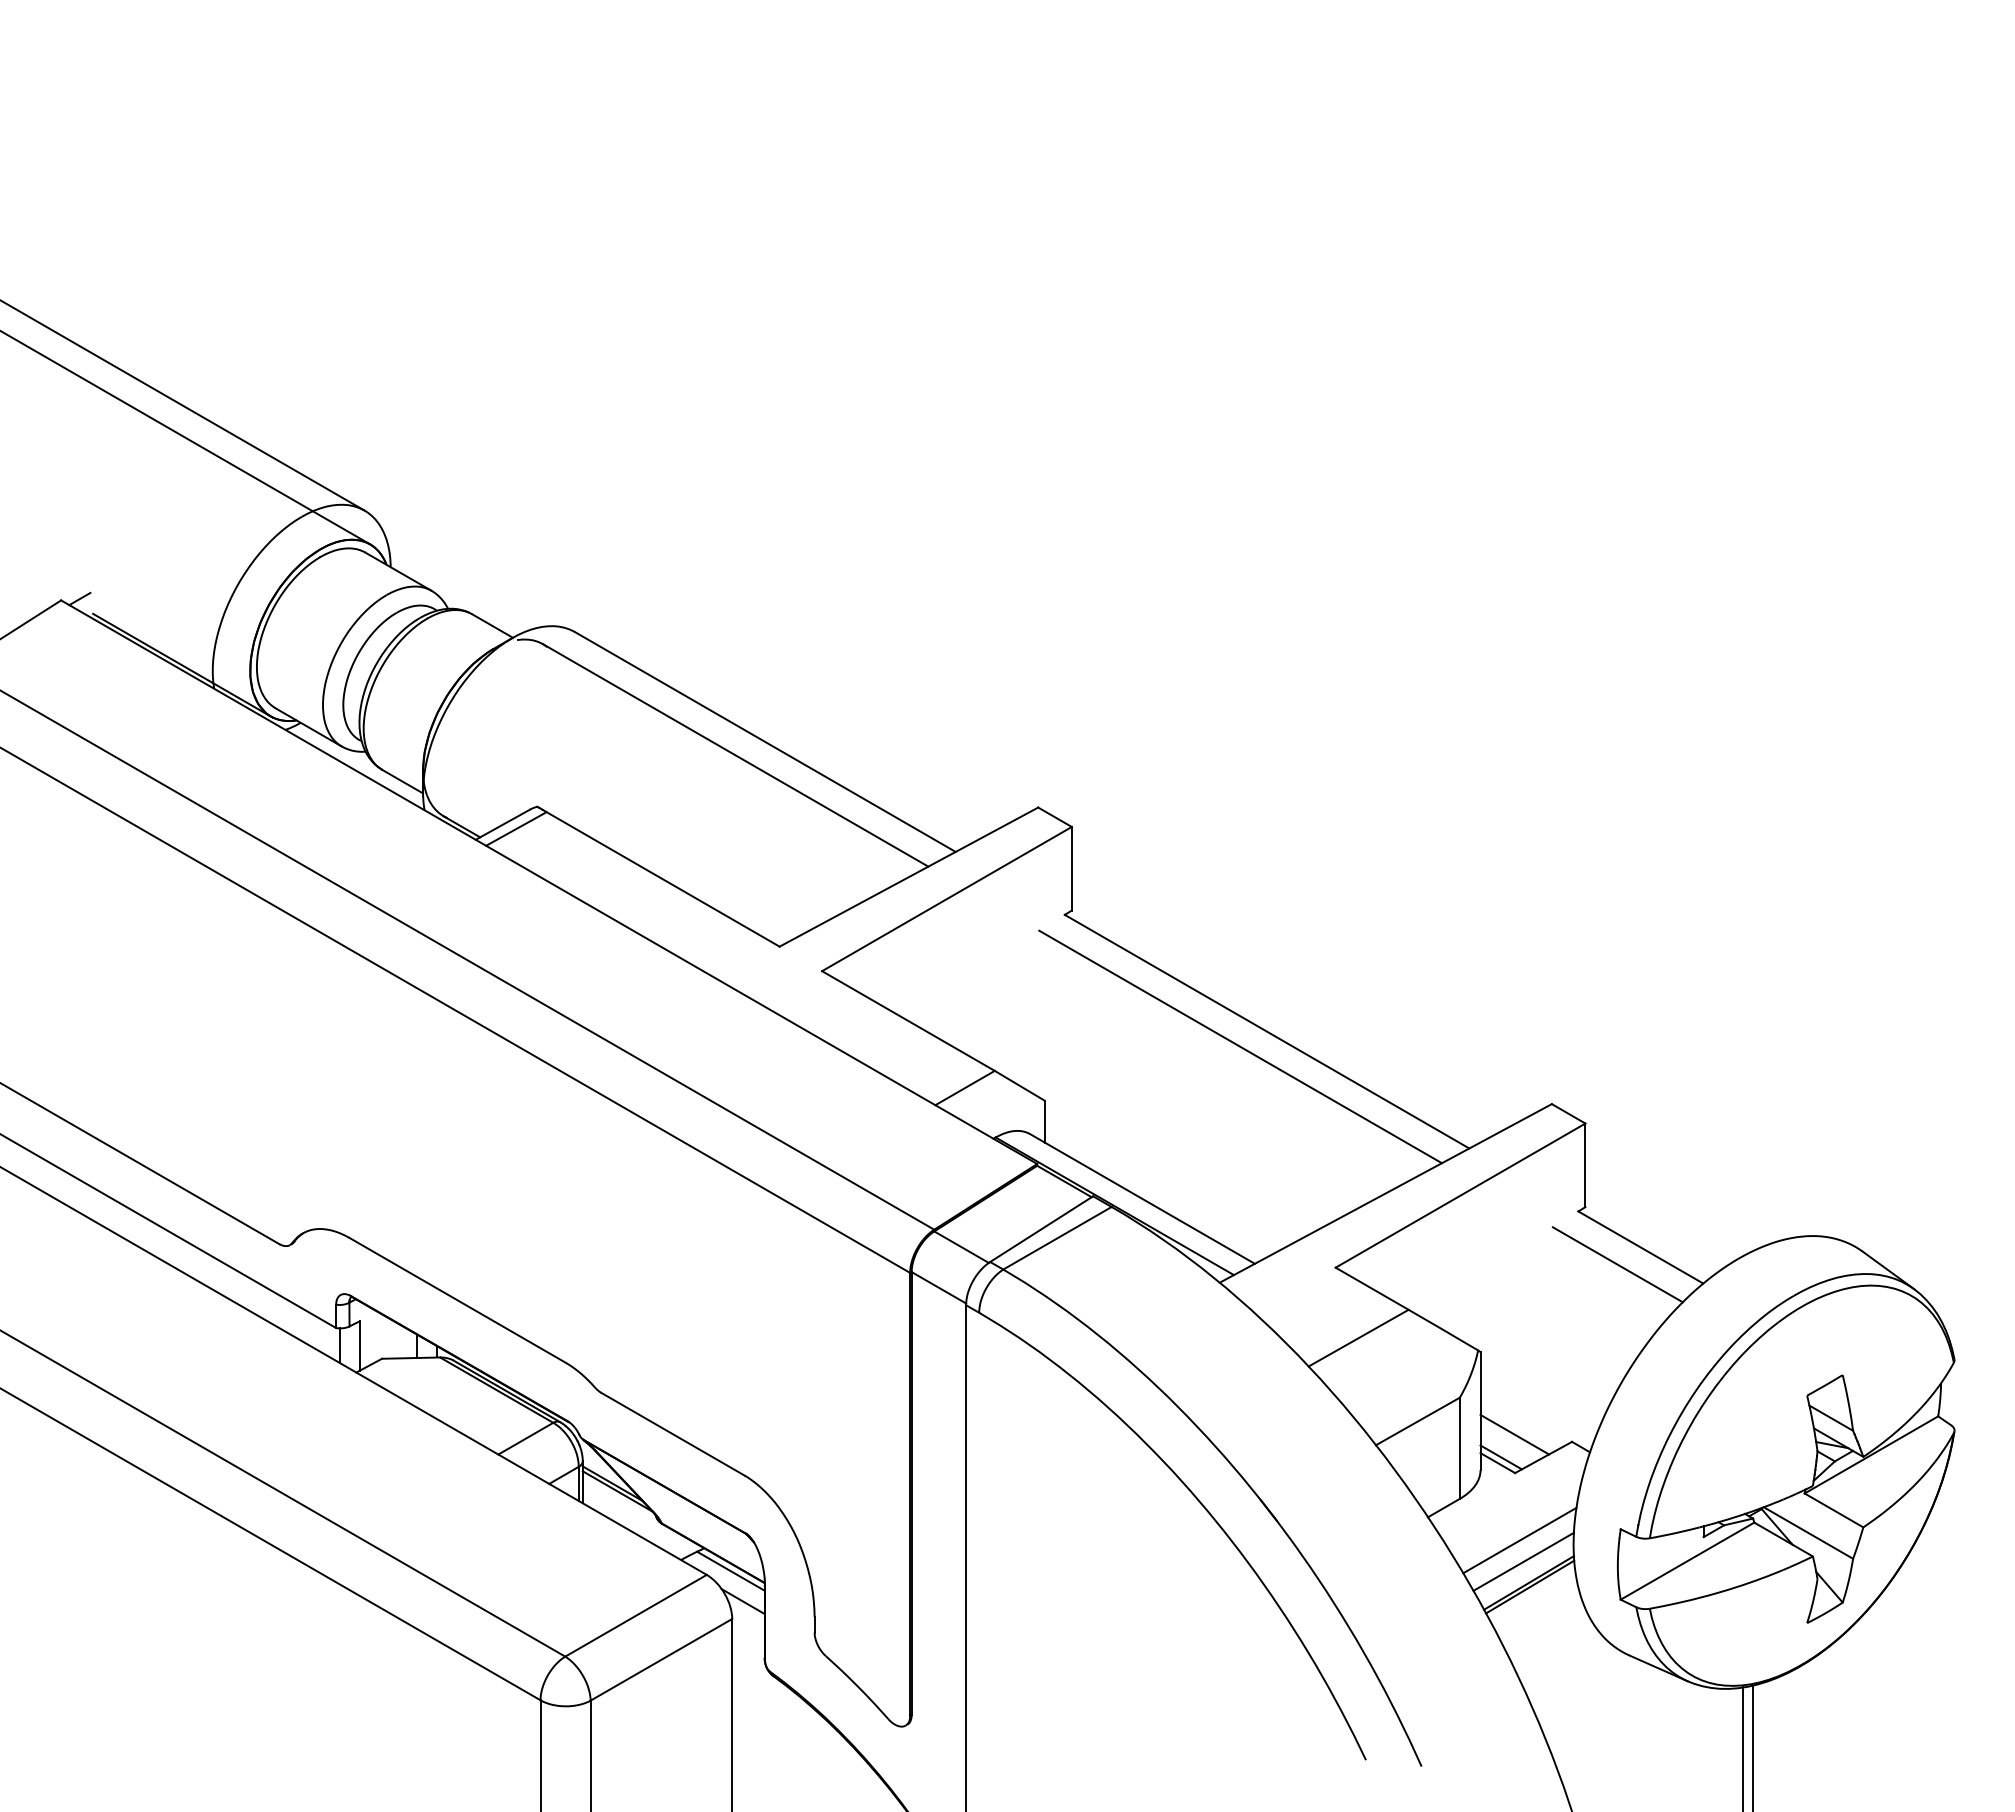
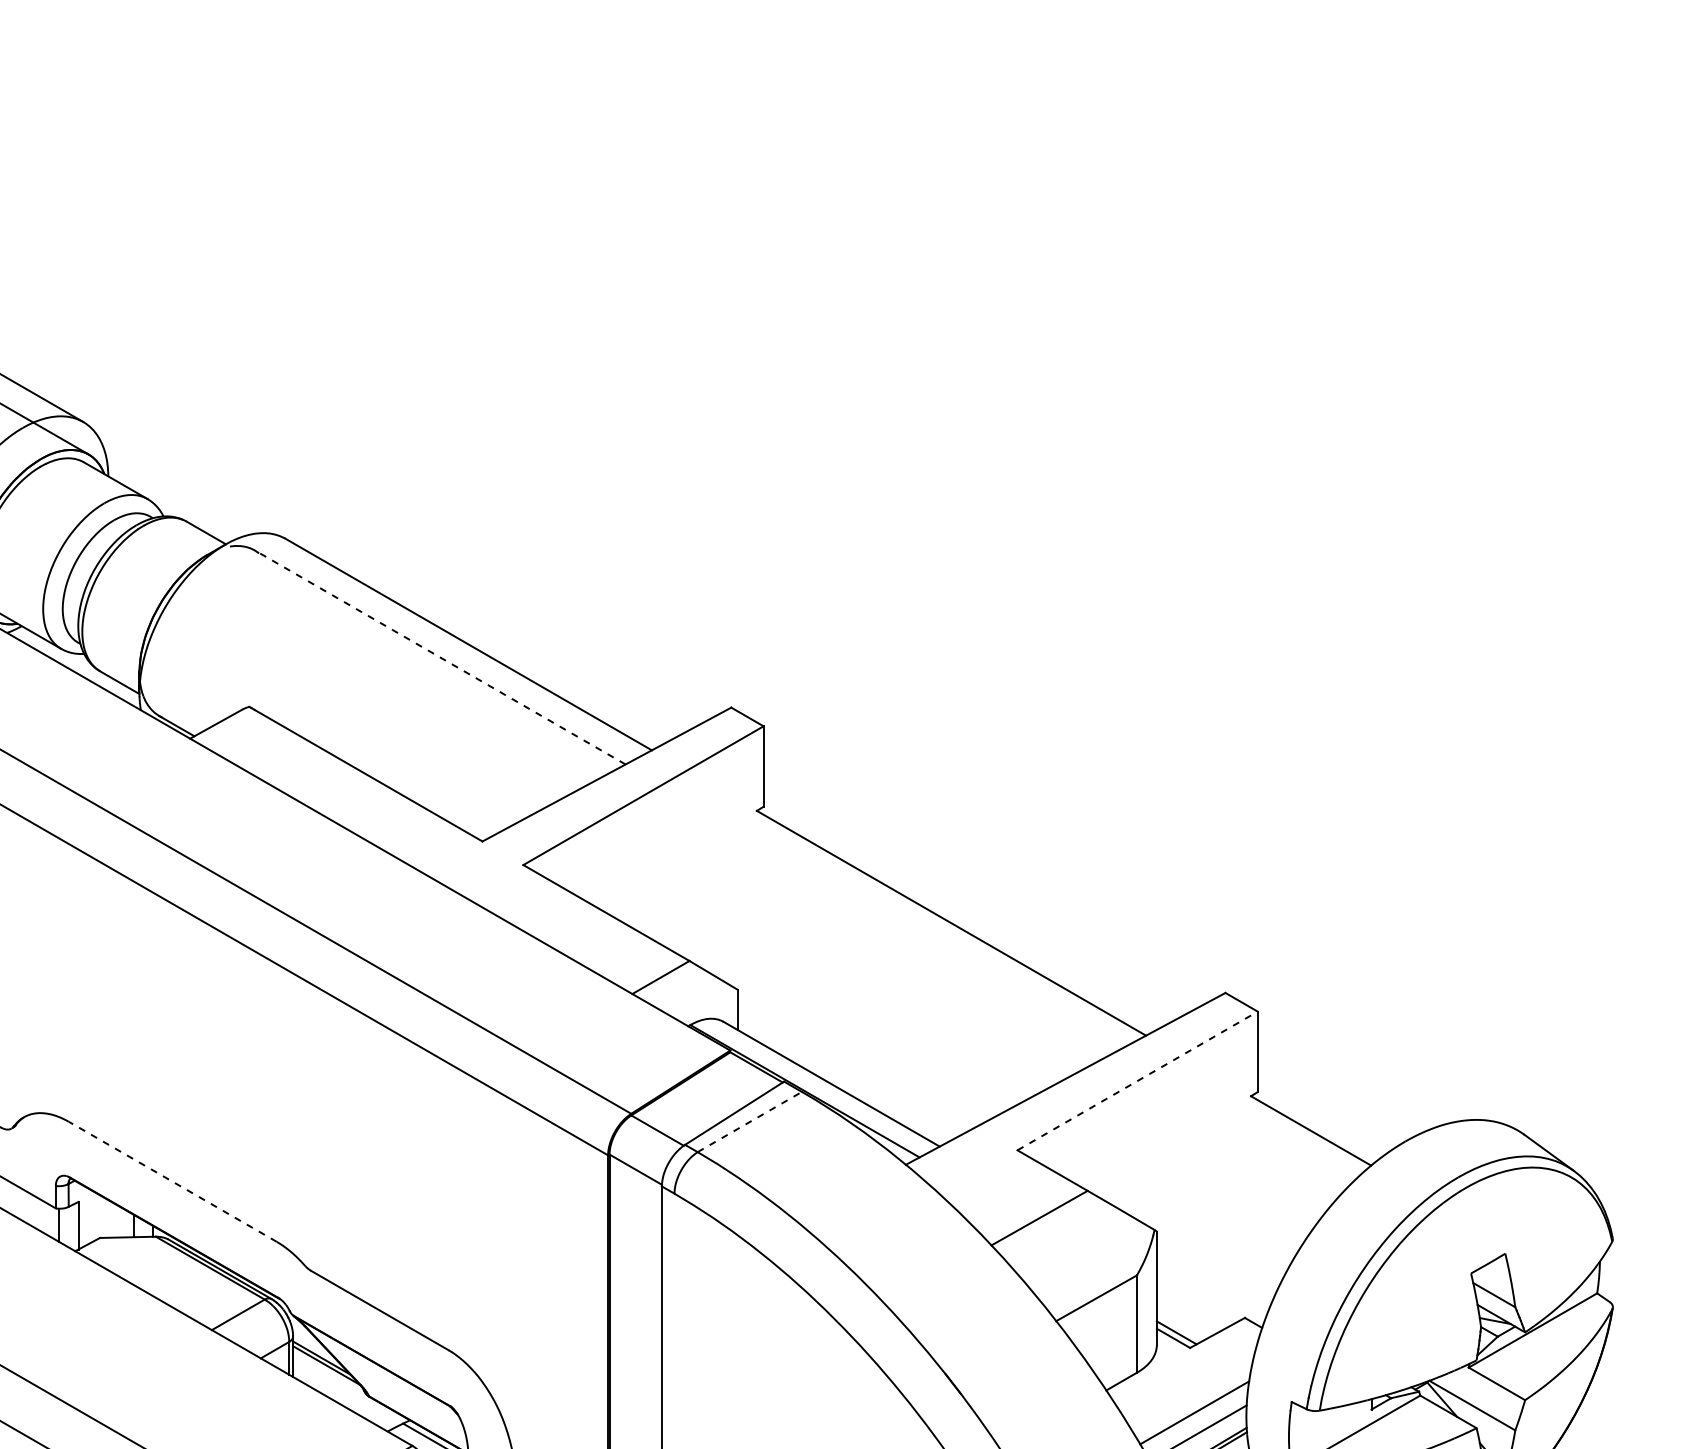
line: (735, 755) -> (440, 657), solid -> dashed
line: (516, 828) -> (229, 727), removed
line: (1240, 1046) -> (925, 937), removed
line: (1460, 1195) -> (1137, 1080), solid -> dashed
line: (1057, 1238) -> (749, 1122), solid -> dashed
line: (1617, 1264) -> (1288, 1147), removed
line: (457, 1300) -> (172, 1181), solid -> dashed
line: (1514, 1434) -> (1189, 1310), removed

